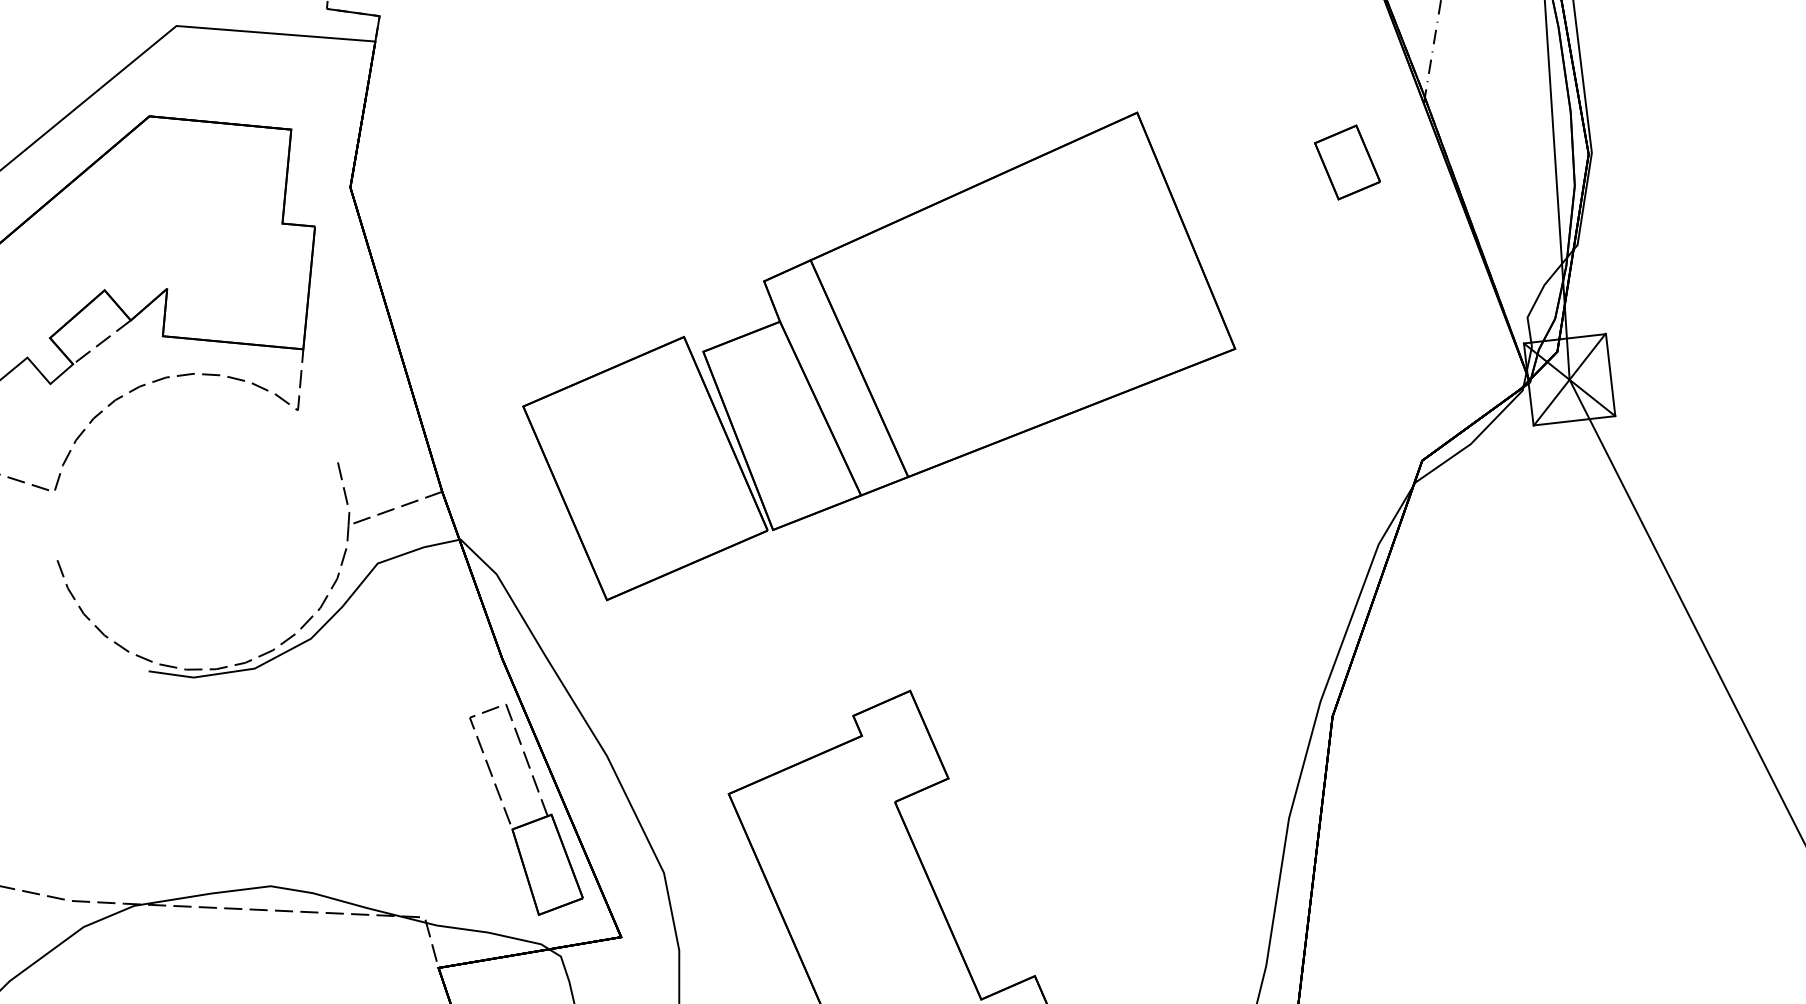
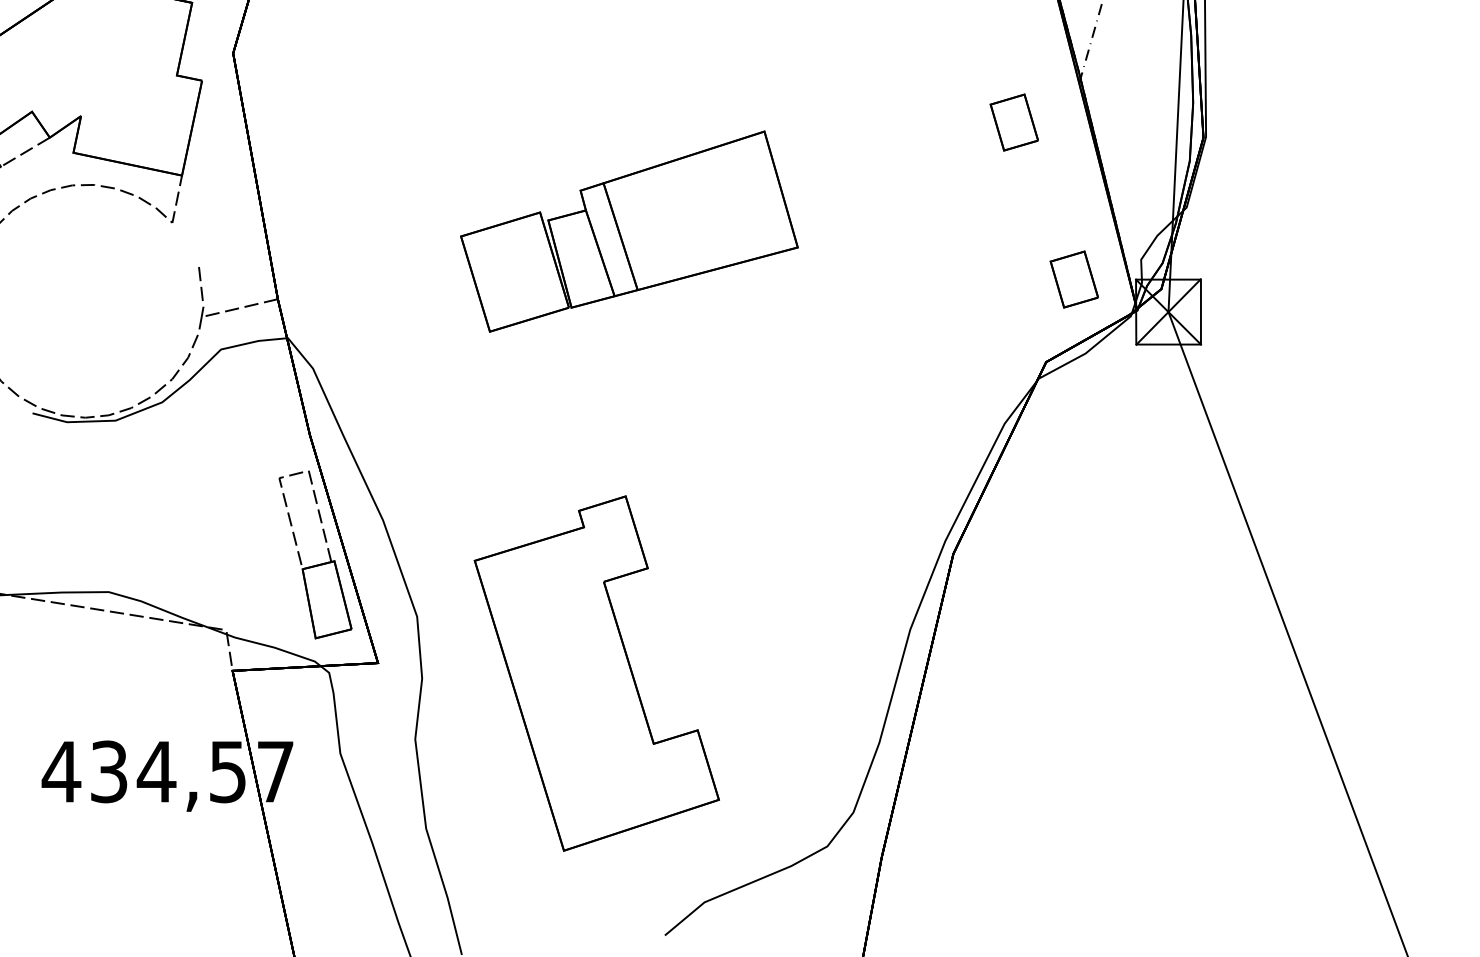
part: (1444, 352) -> (1073, 279), added
part: (876, 355) -> (629, 231), size x0.6

